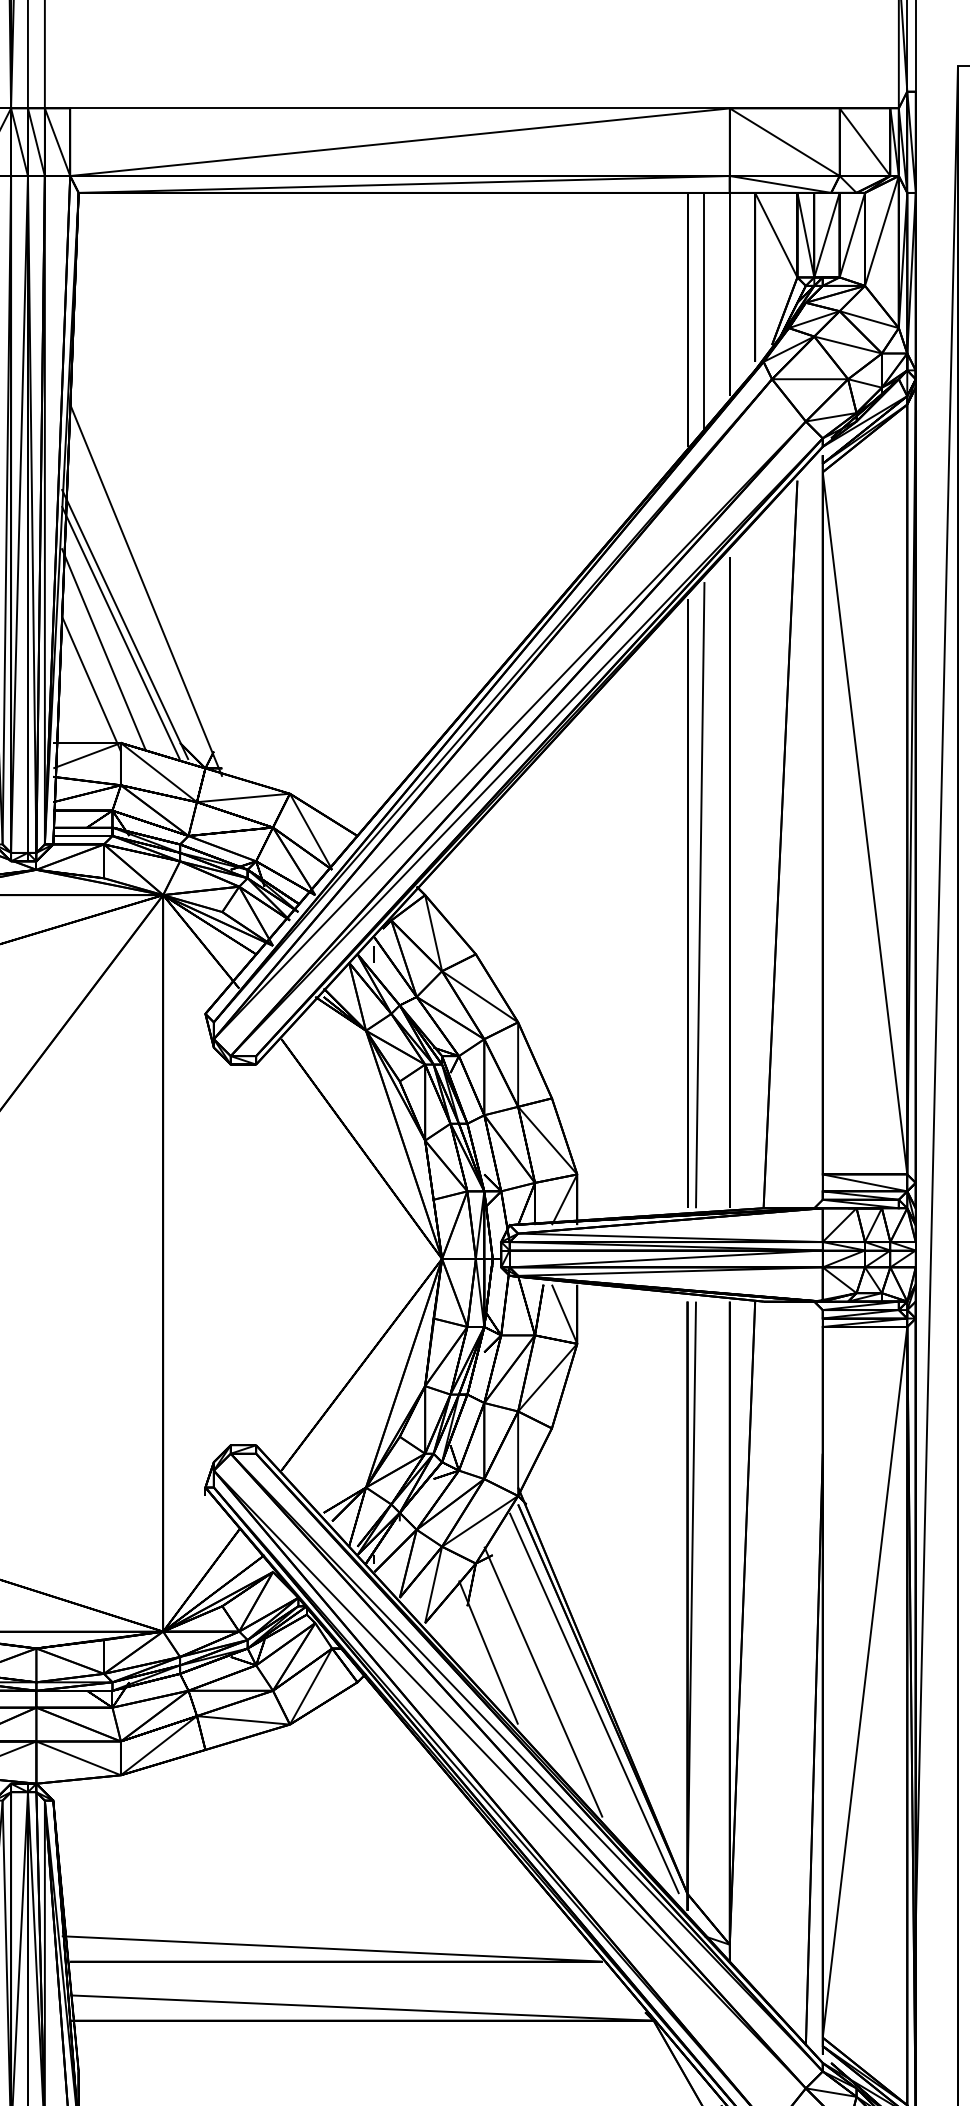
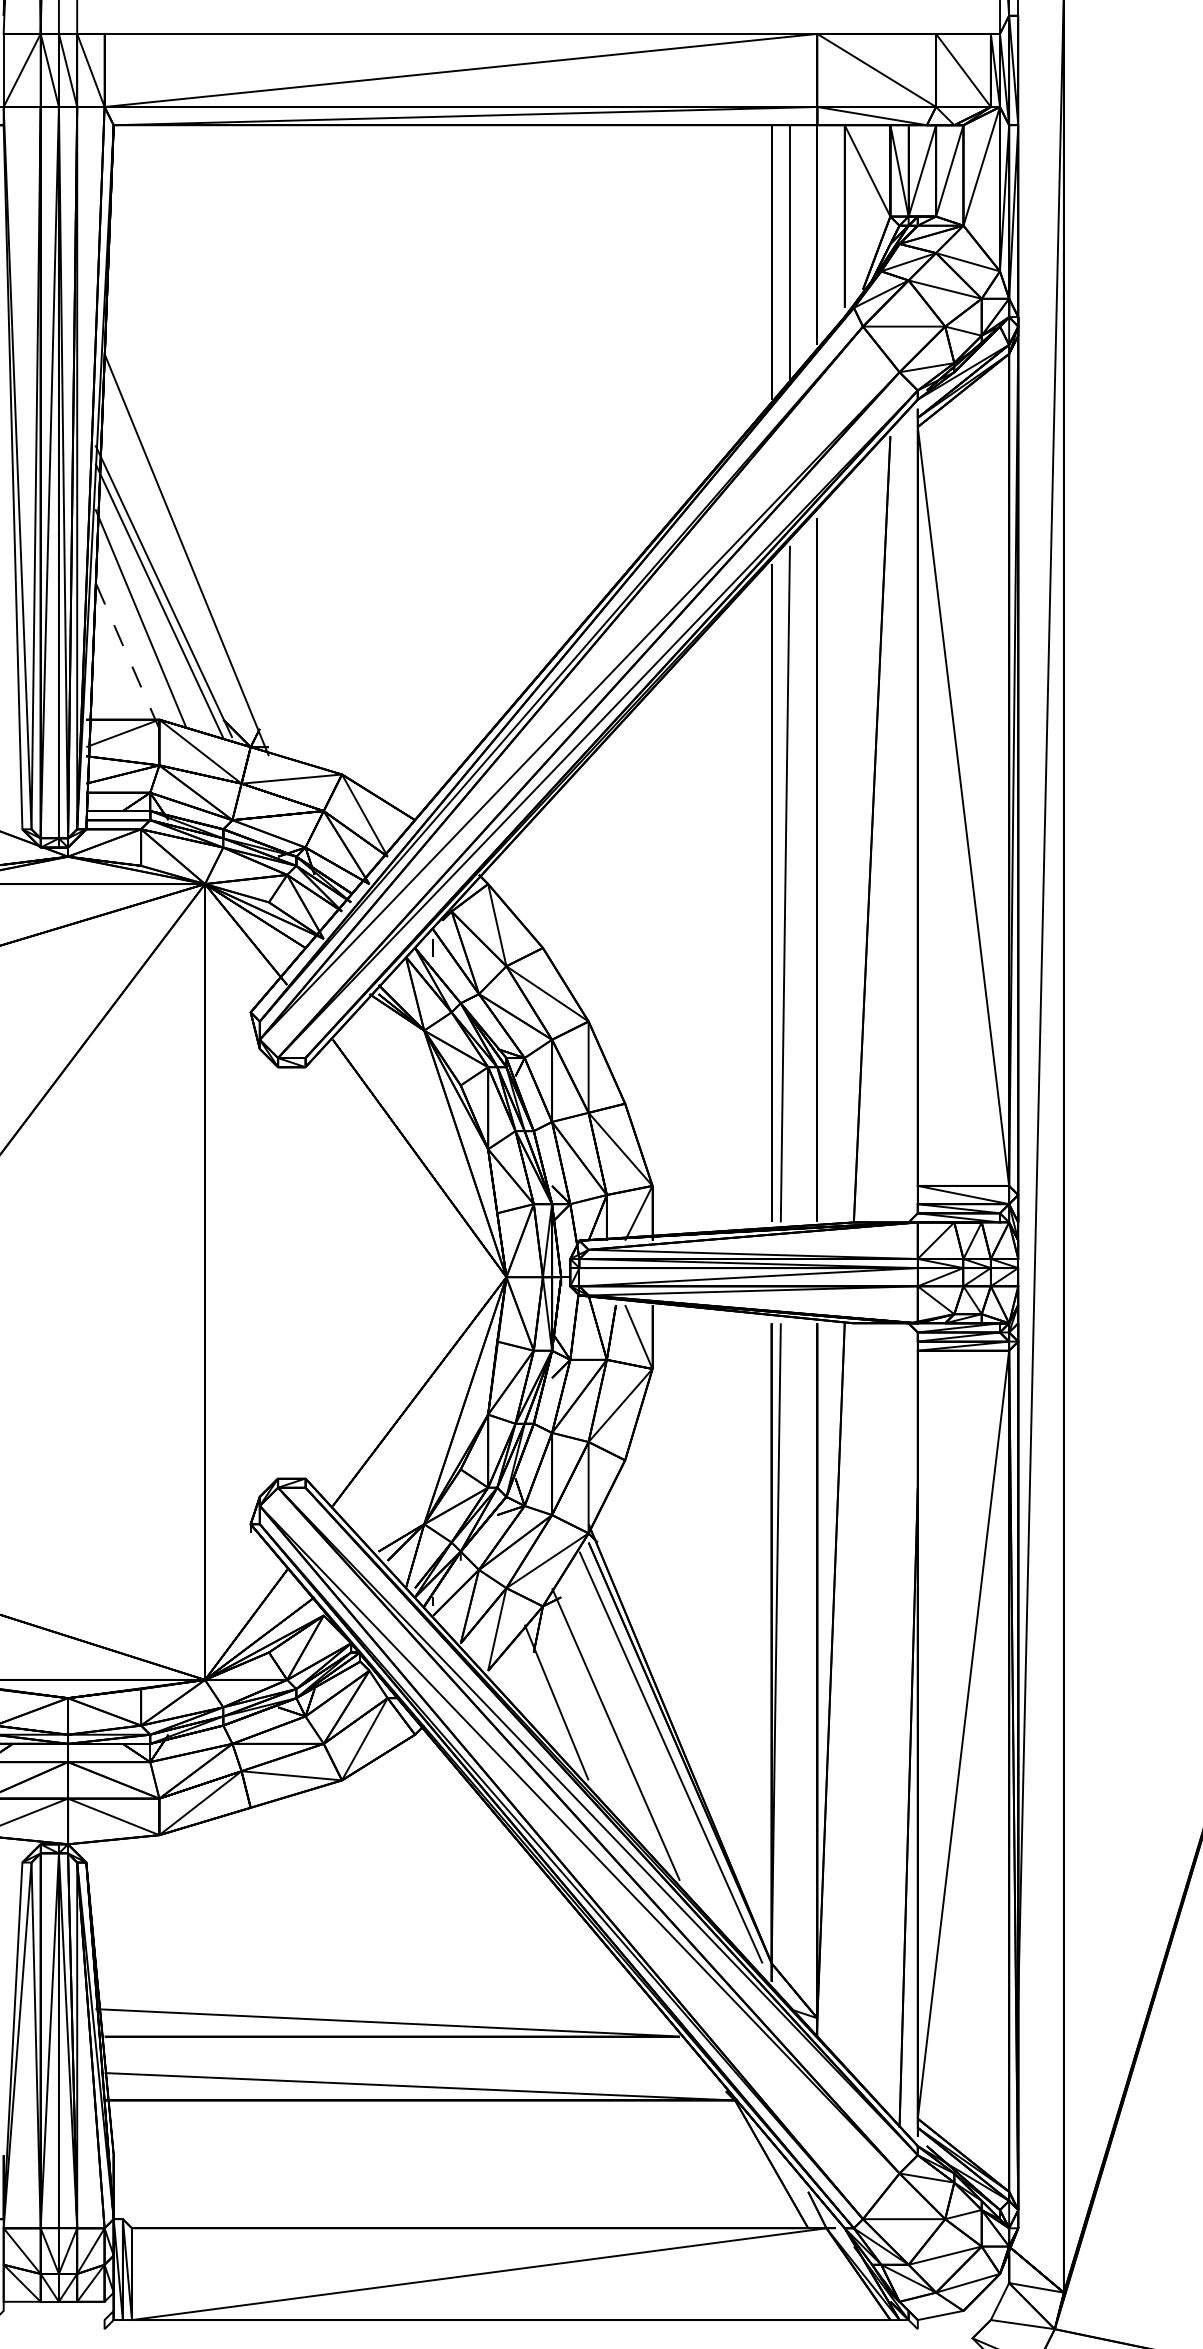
line: (91, 683) -> (127, 655), solid -> dashed

